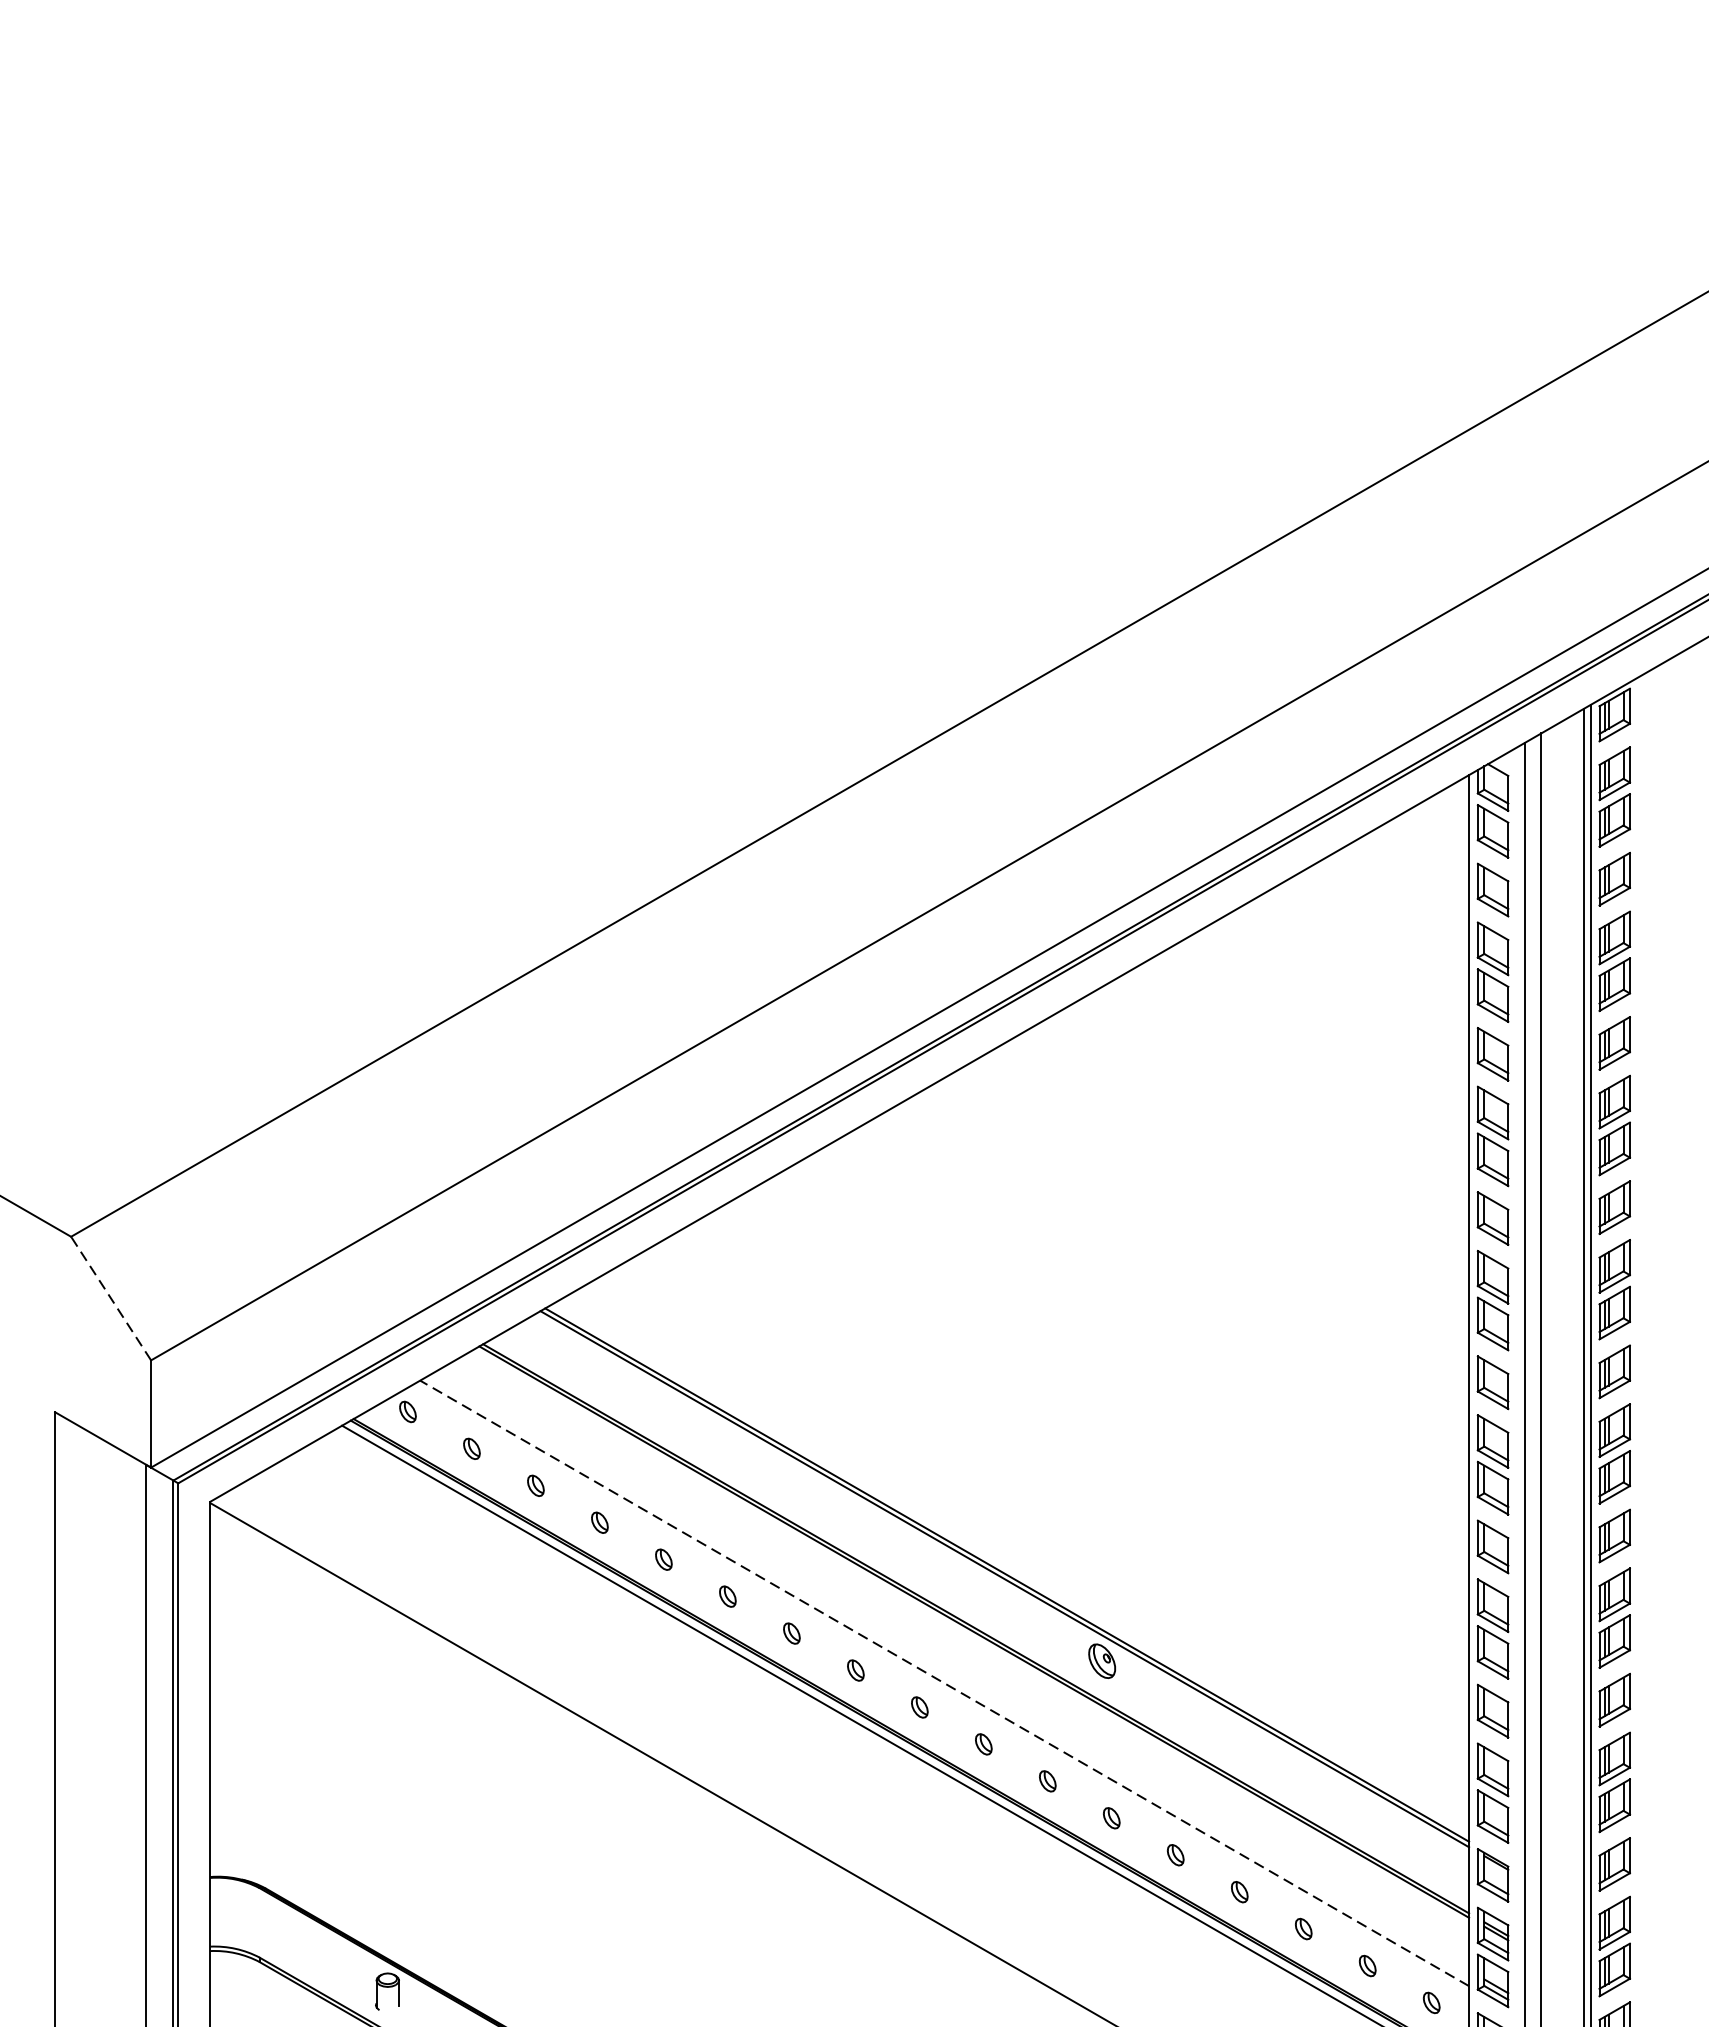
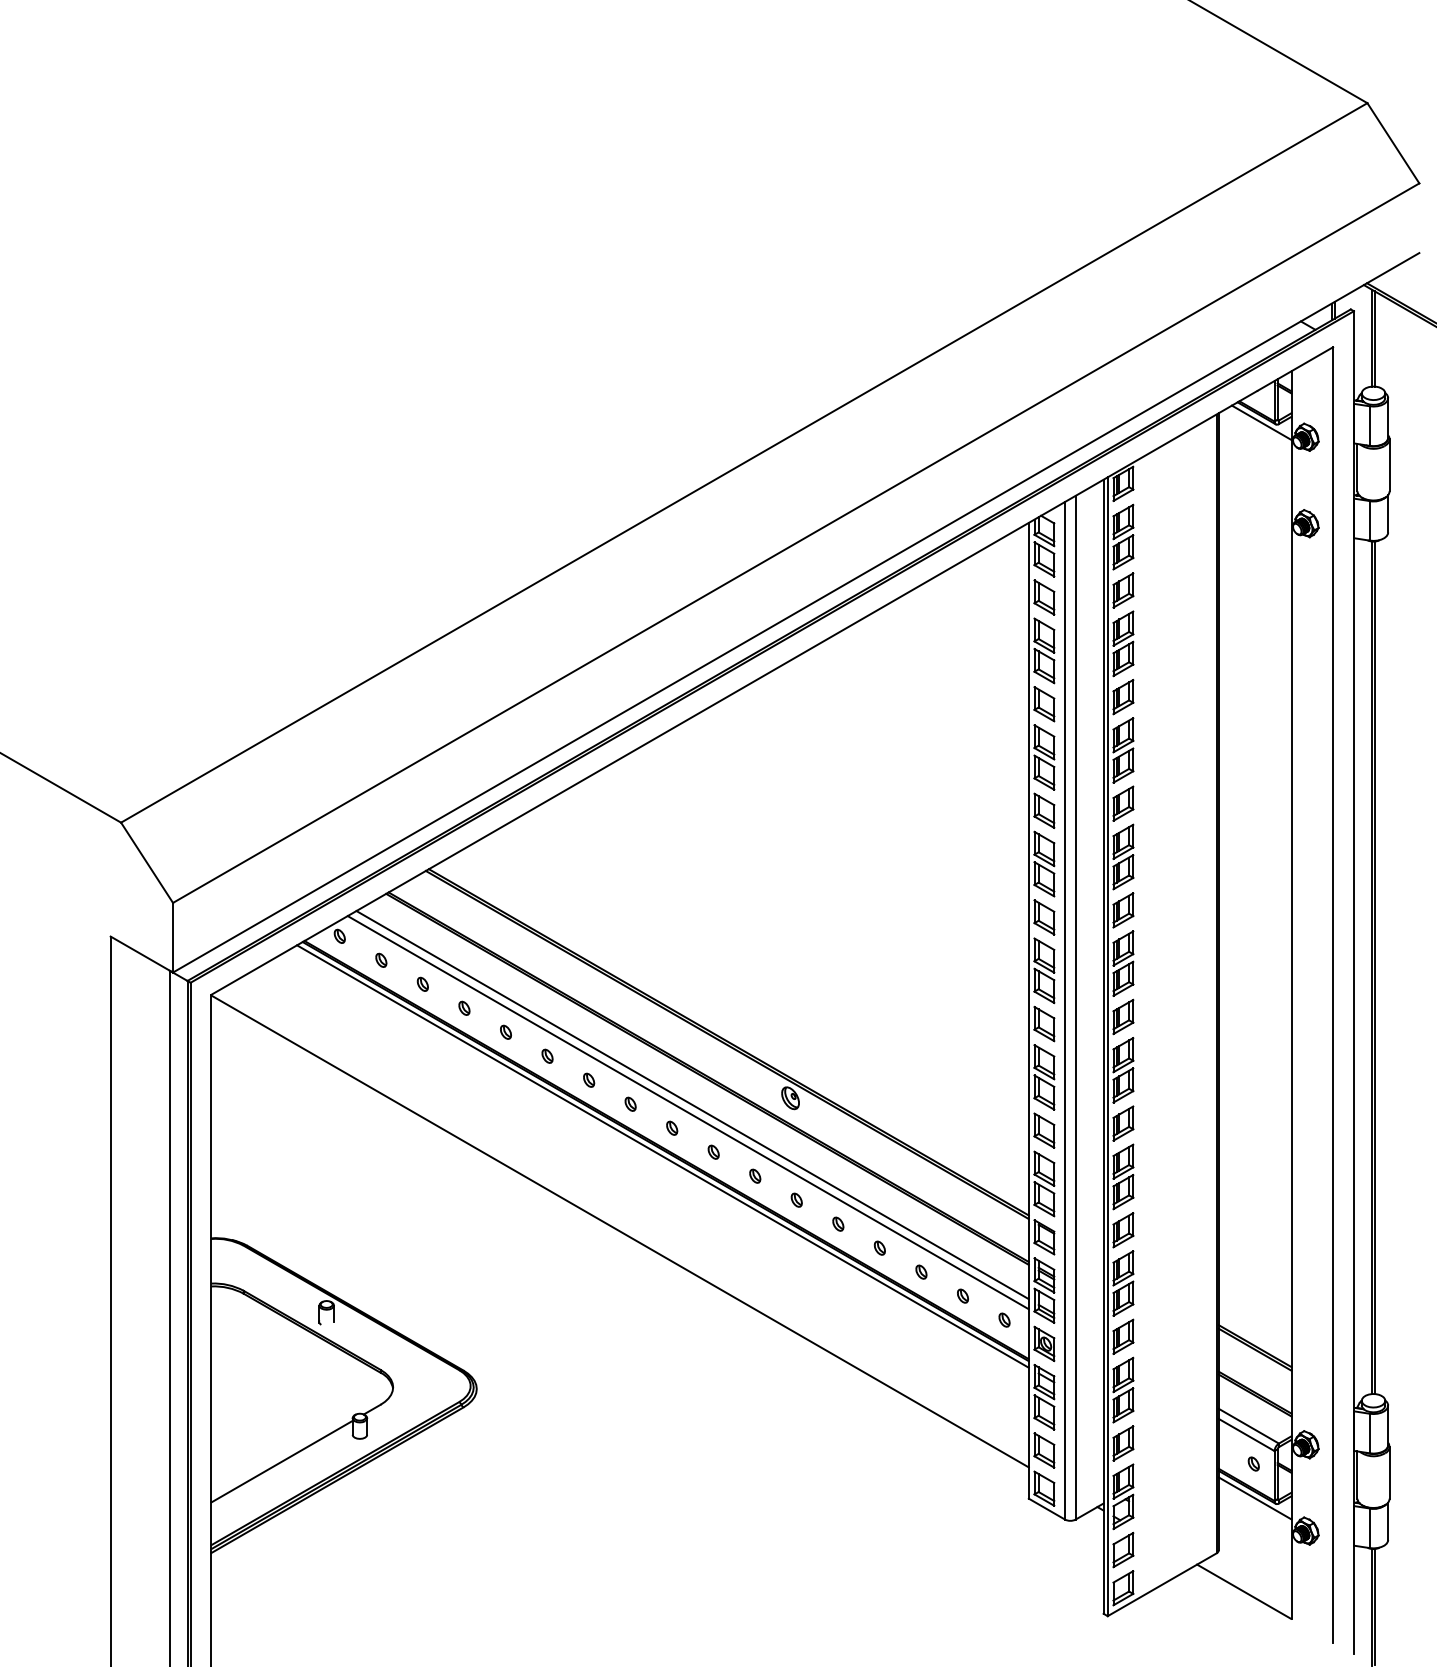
line: (111, 1298) -> (147, 862), dashed -> solid
line: (951, 1672) -> (692, 1105), added
line: (943, 1683) -> (687, 1112), dashed -> solid

